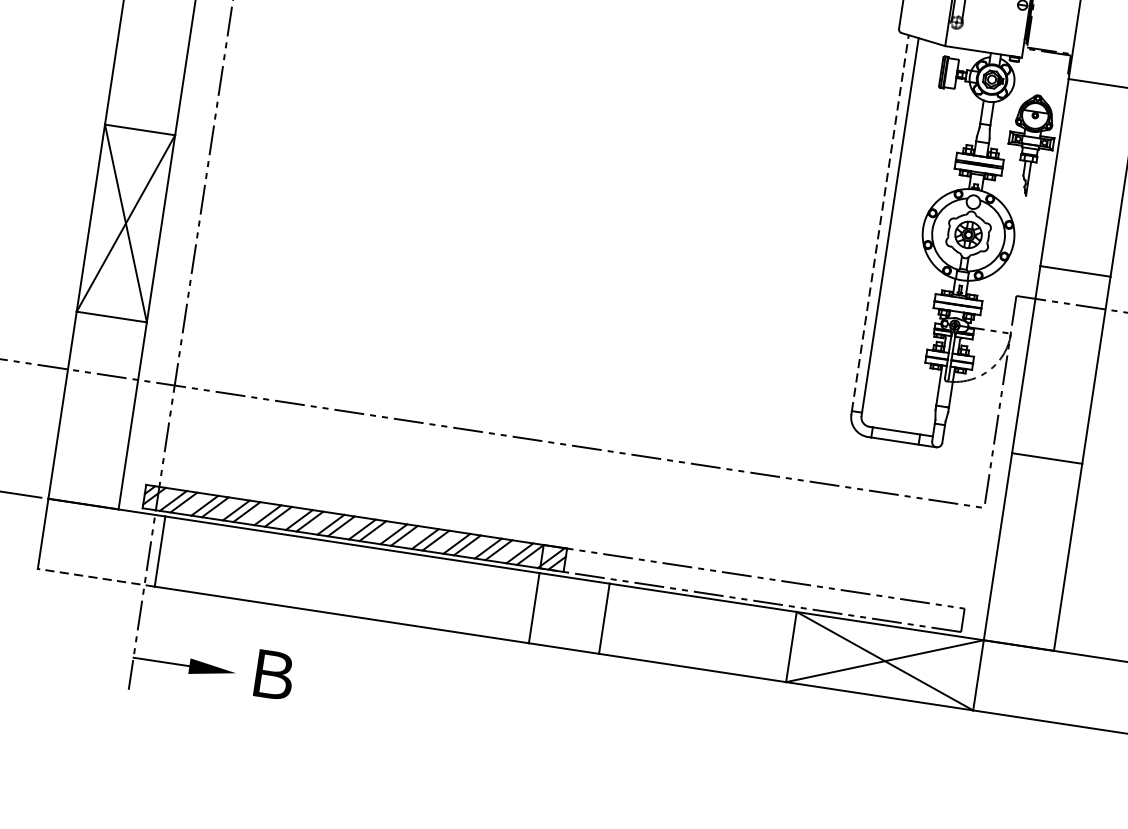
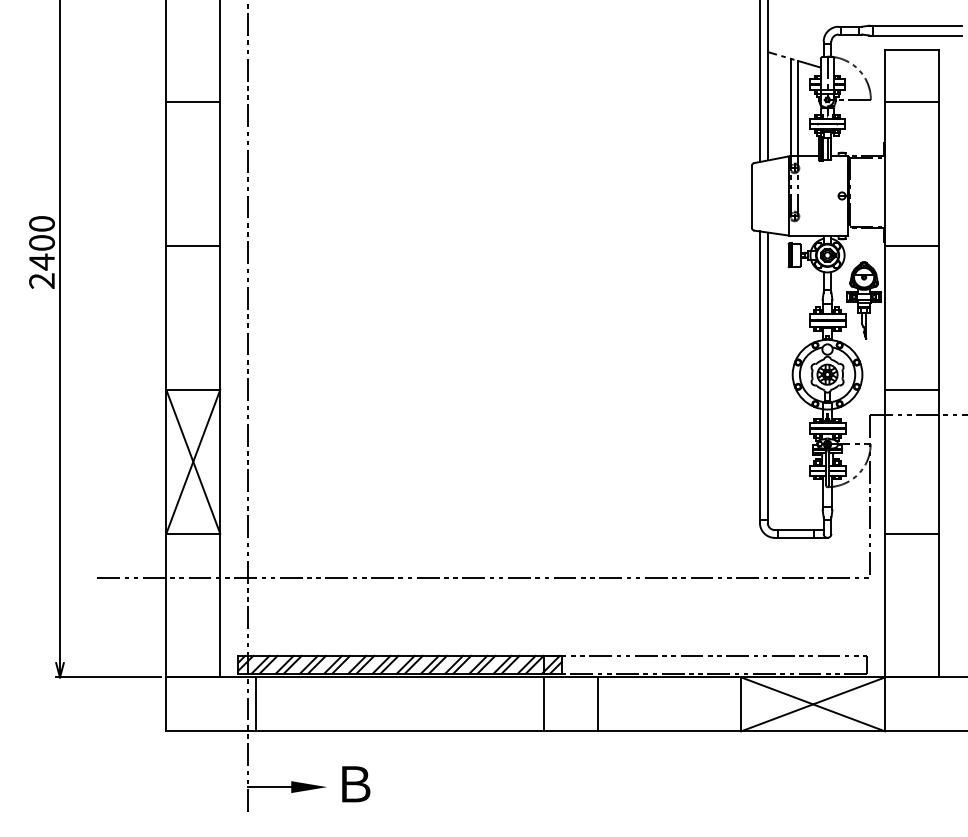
line: (879, 222) -> (759, 375), dashed -> solid
line: (96, 578) -> (211, 731), dashed -> solid

